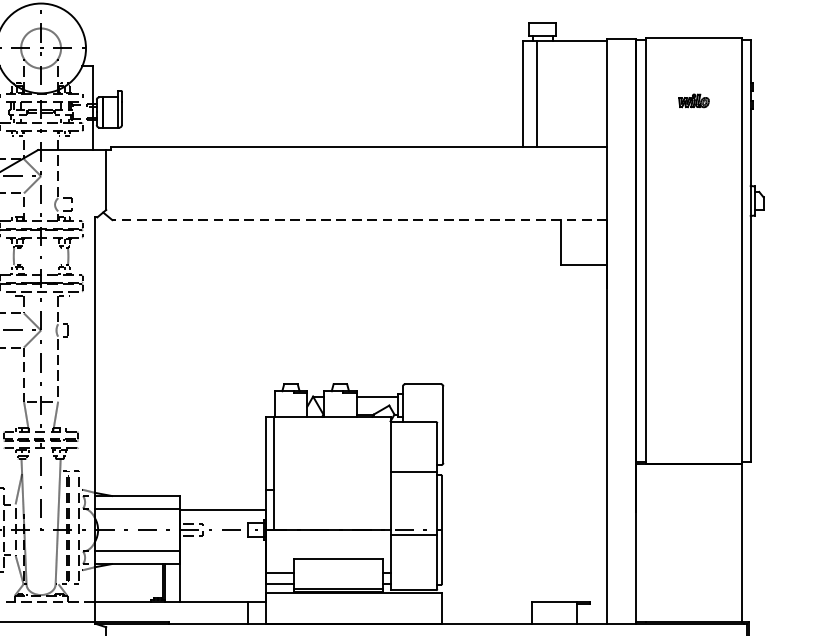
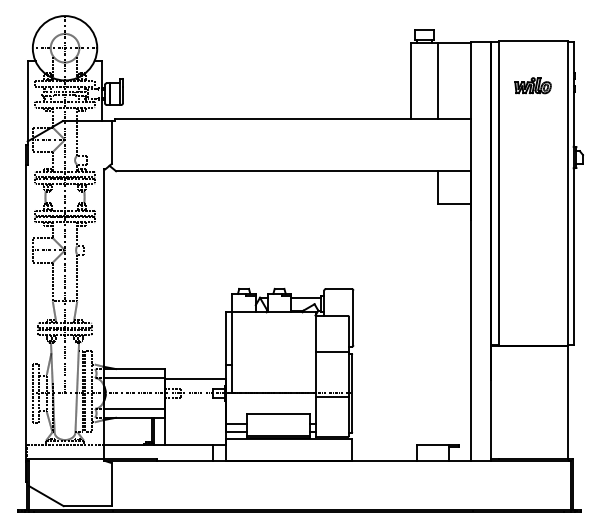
line: (536, 93) -> (437, 80), moved
part: (693, 100) -> (532, 85), size x1.67
line: (358, 220) -> (292, 171), dashed -> solid

